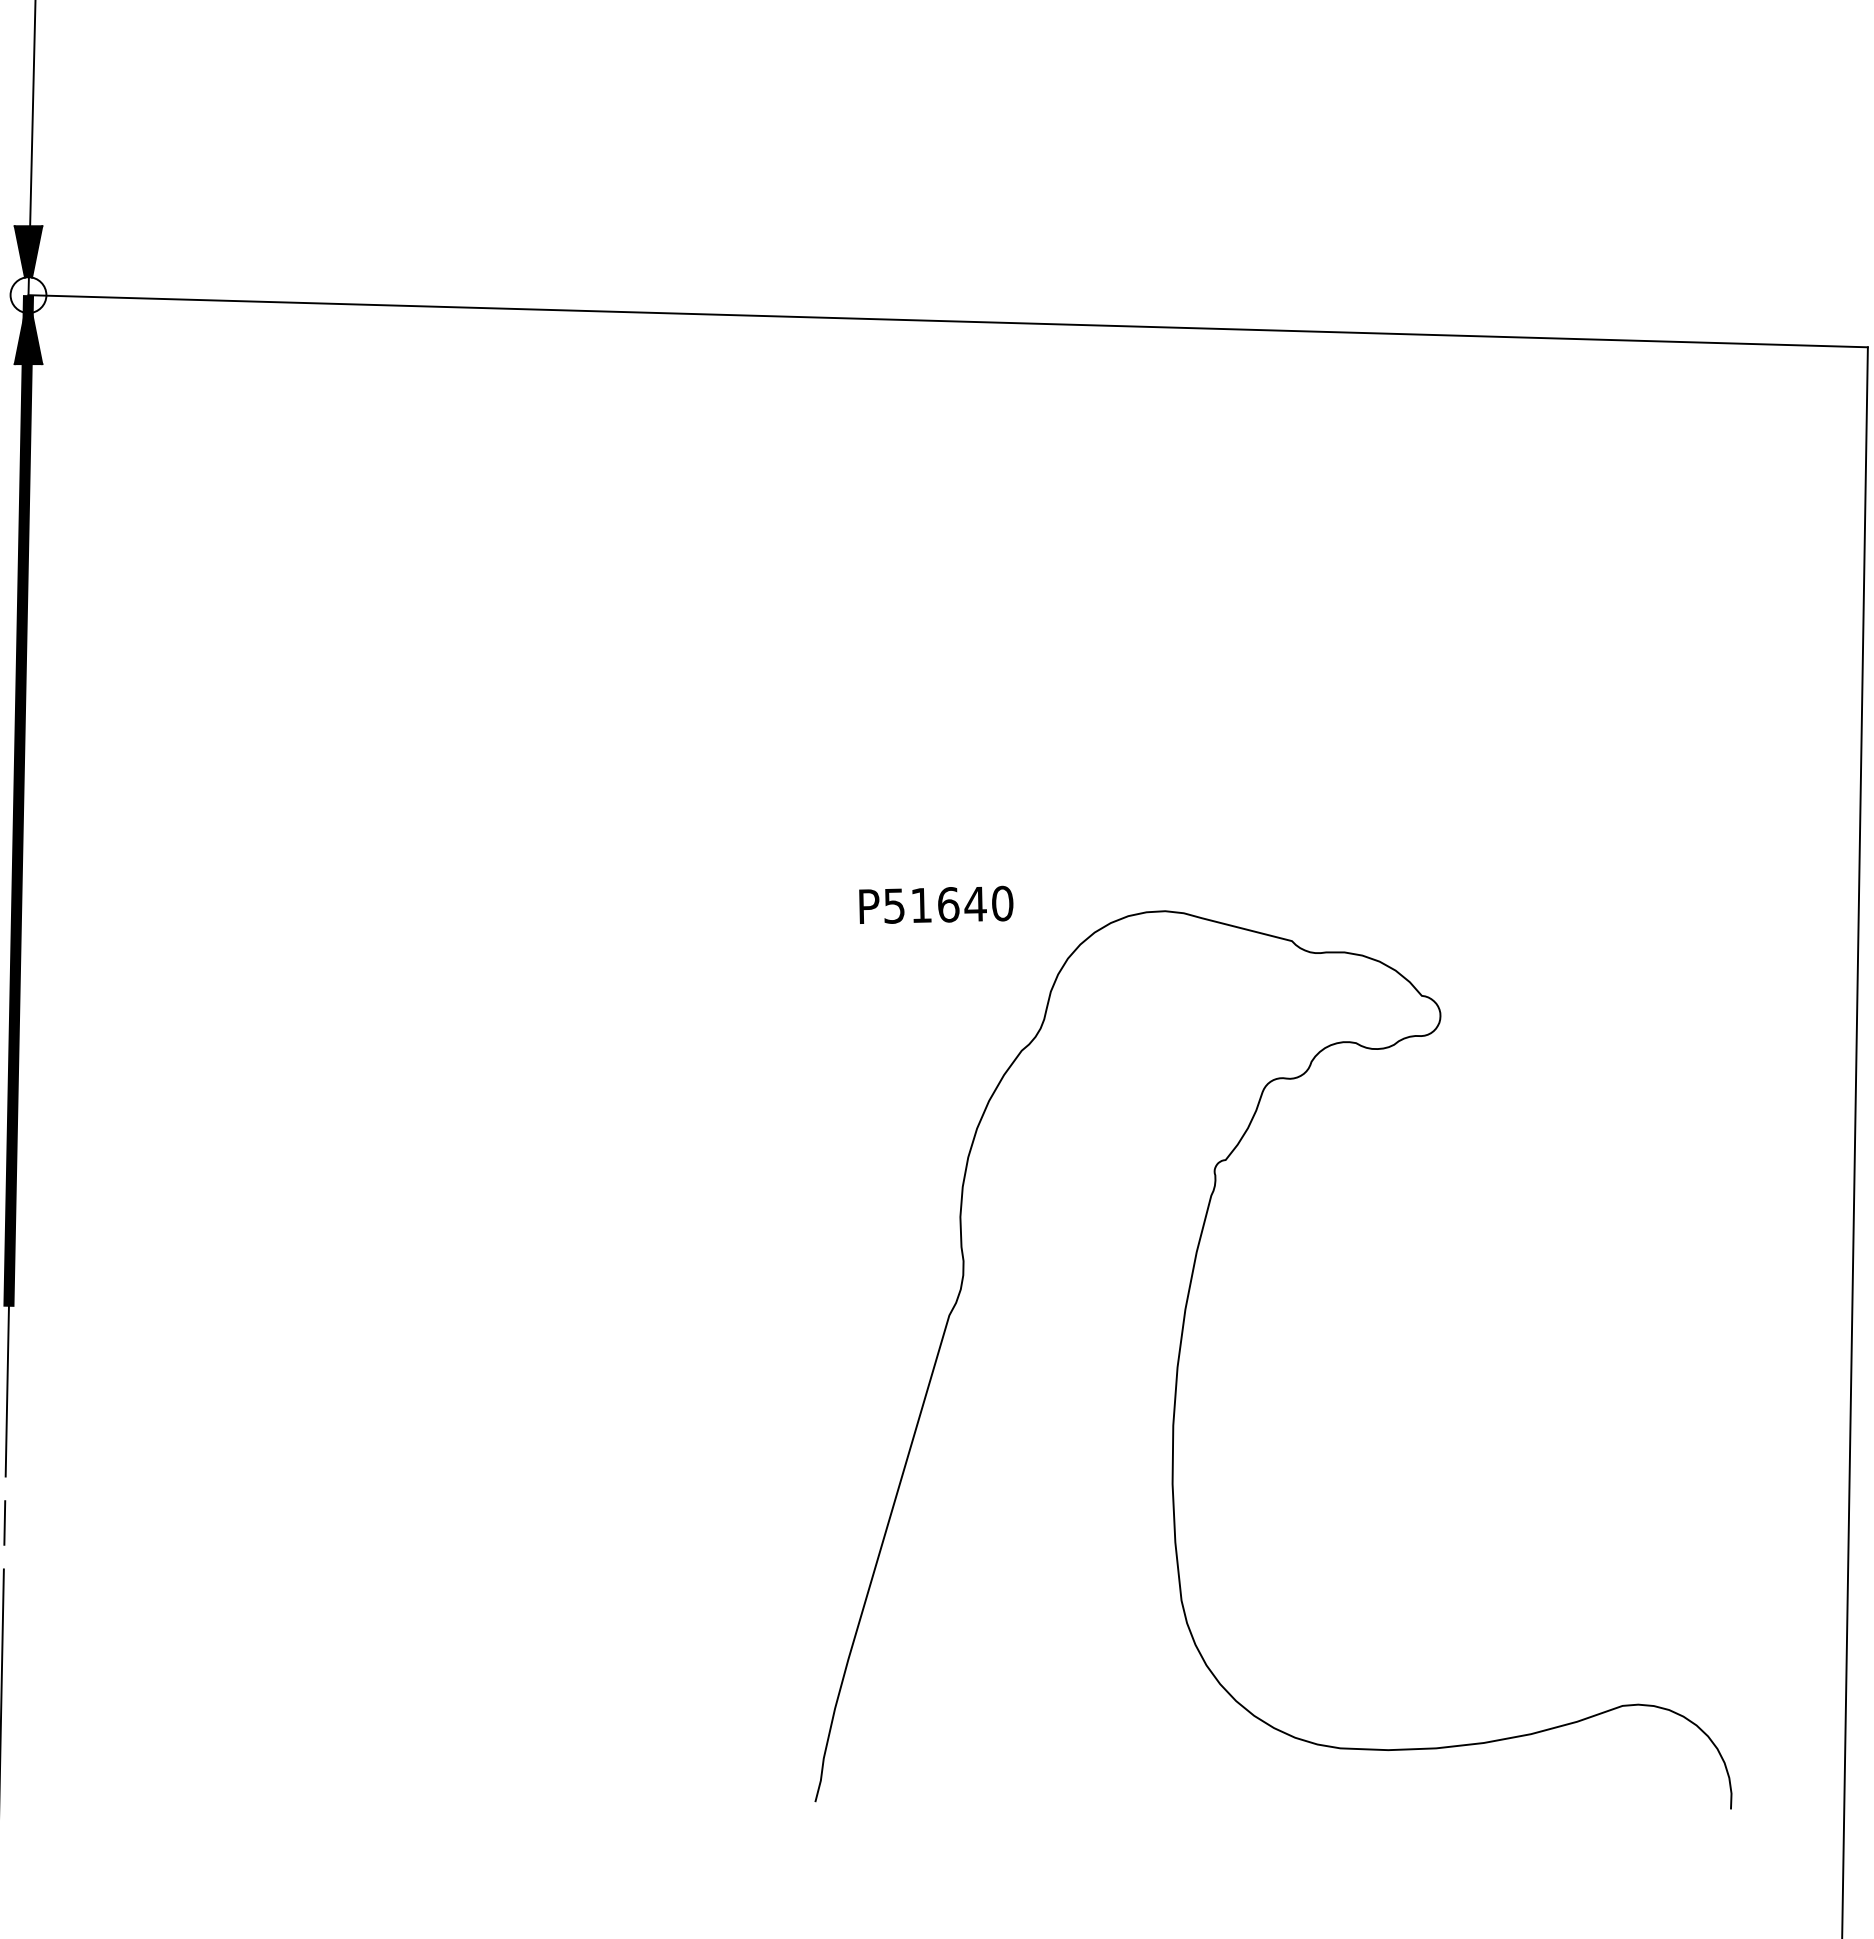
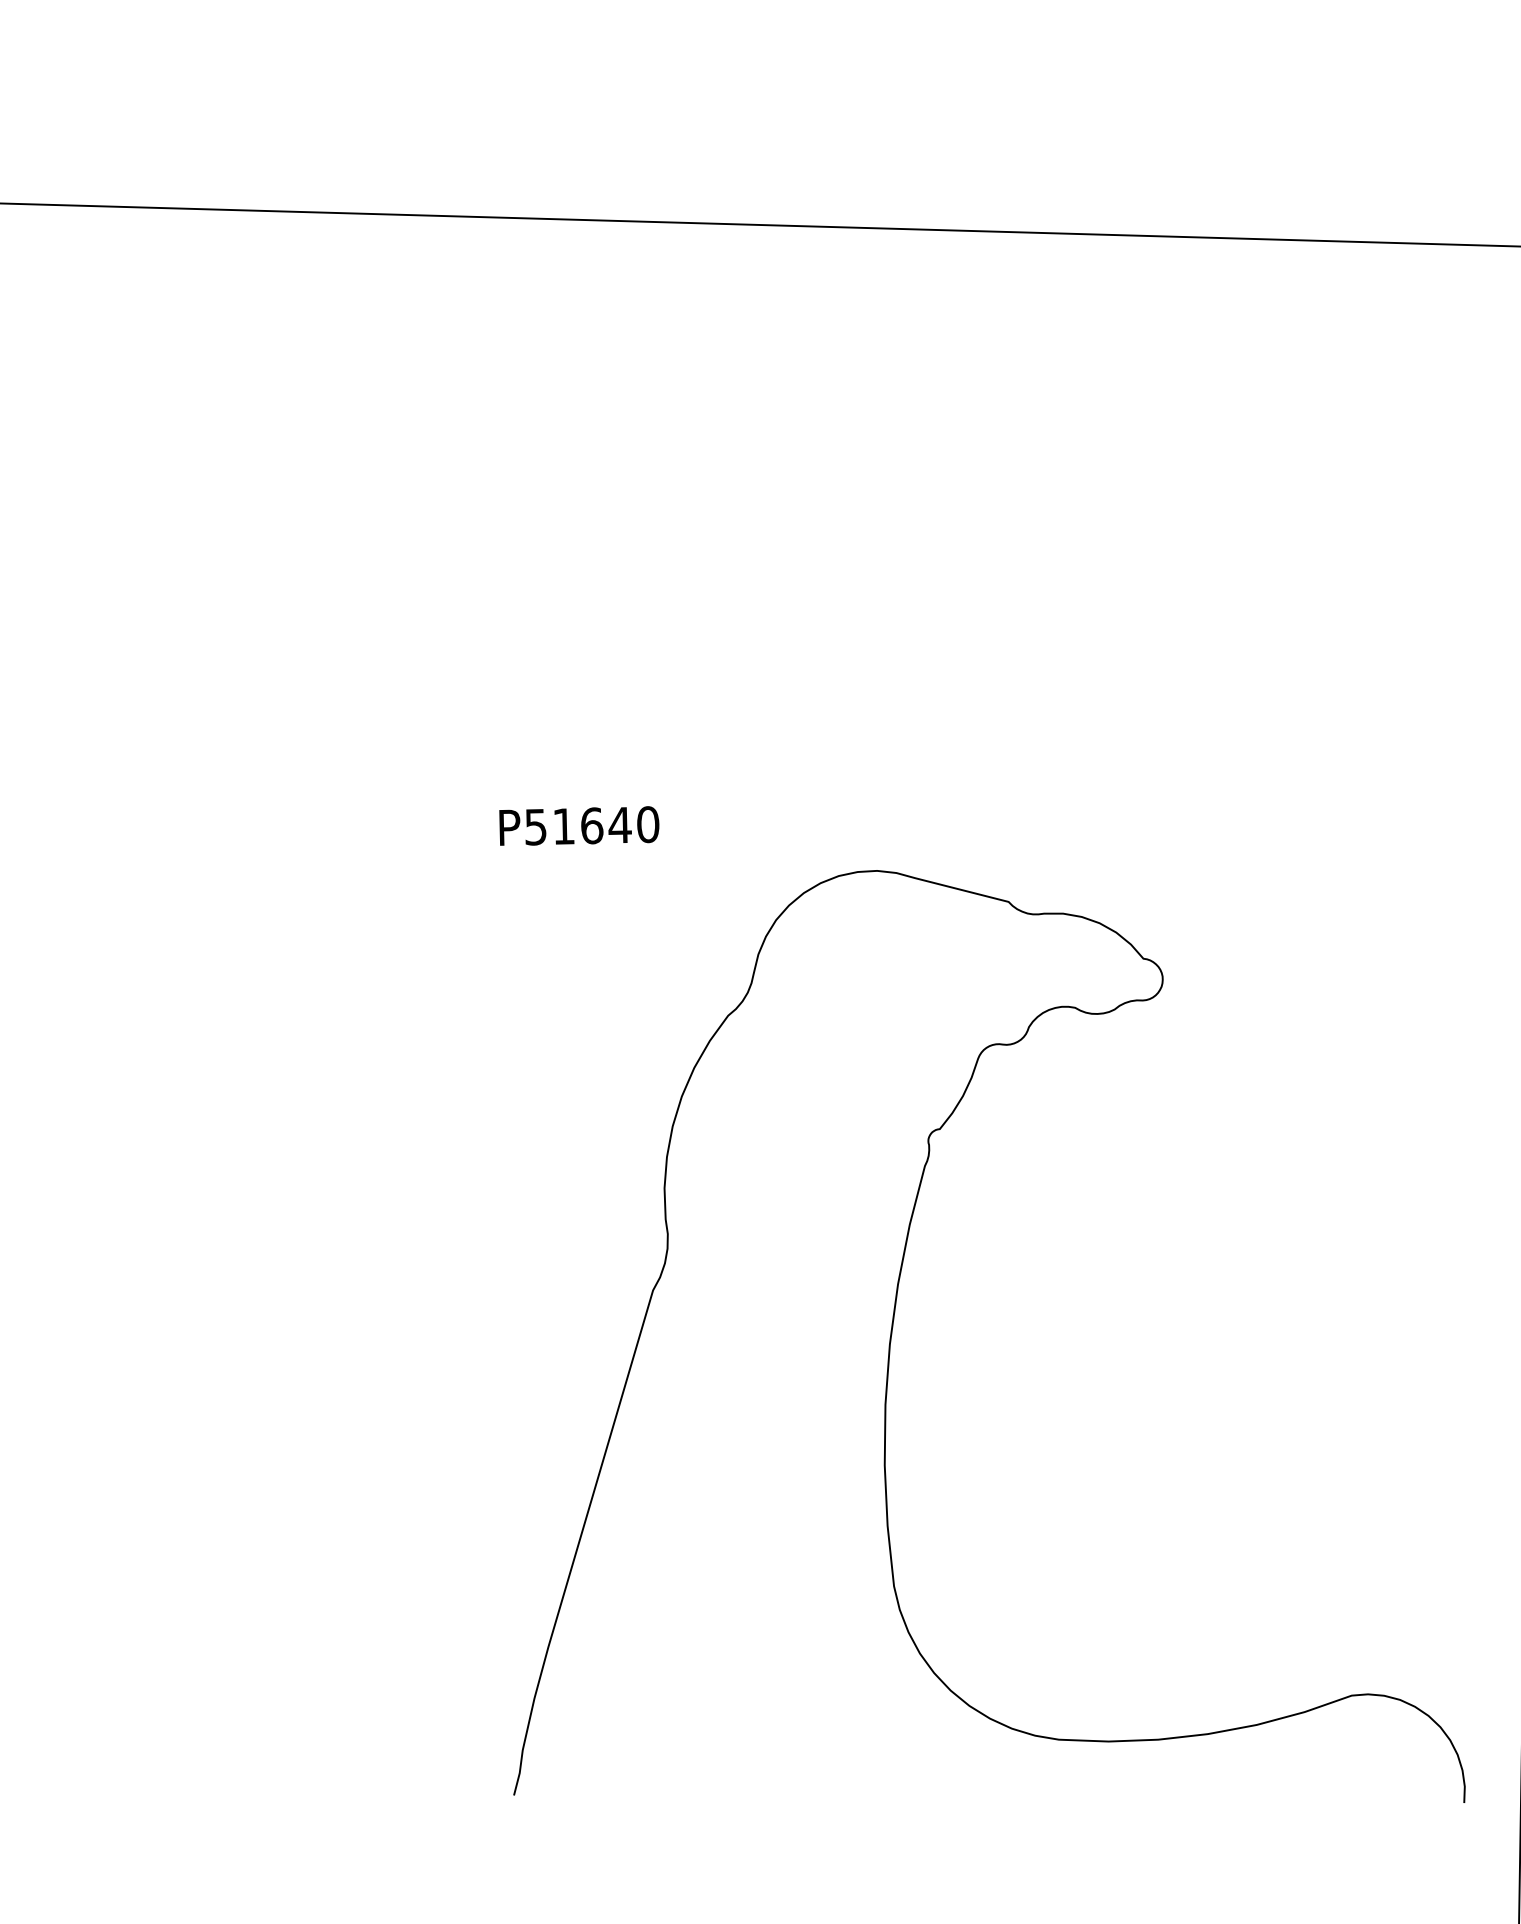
curve: (1181, 1347) -> (894, 1323), moved

